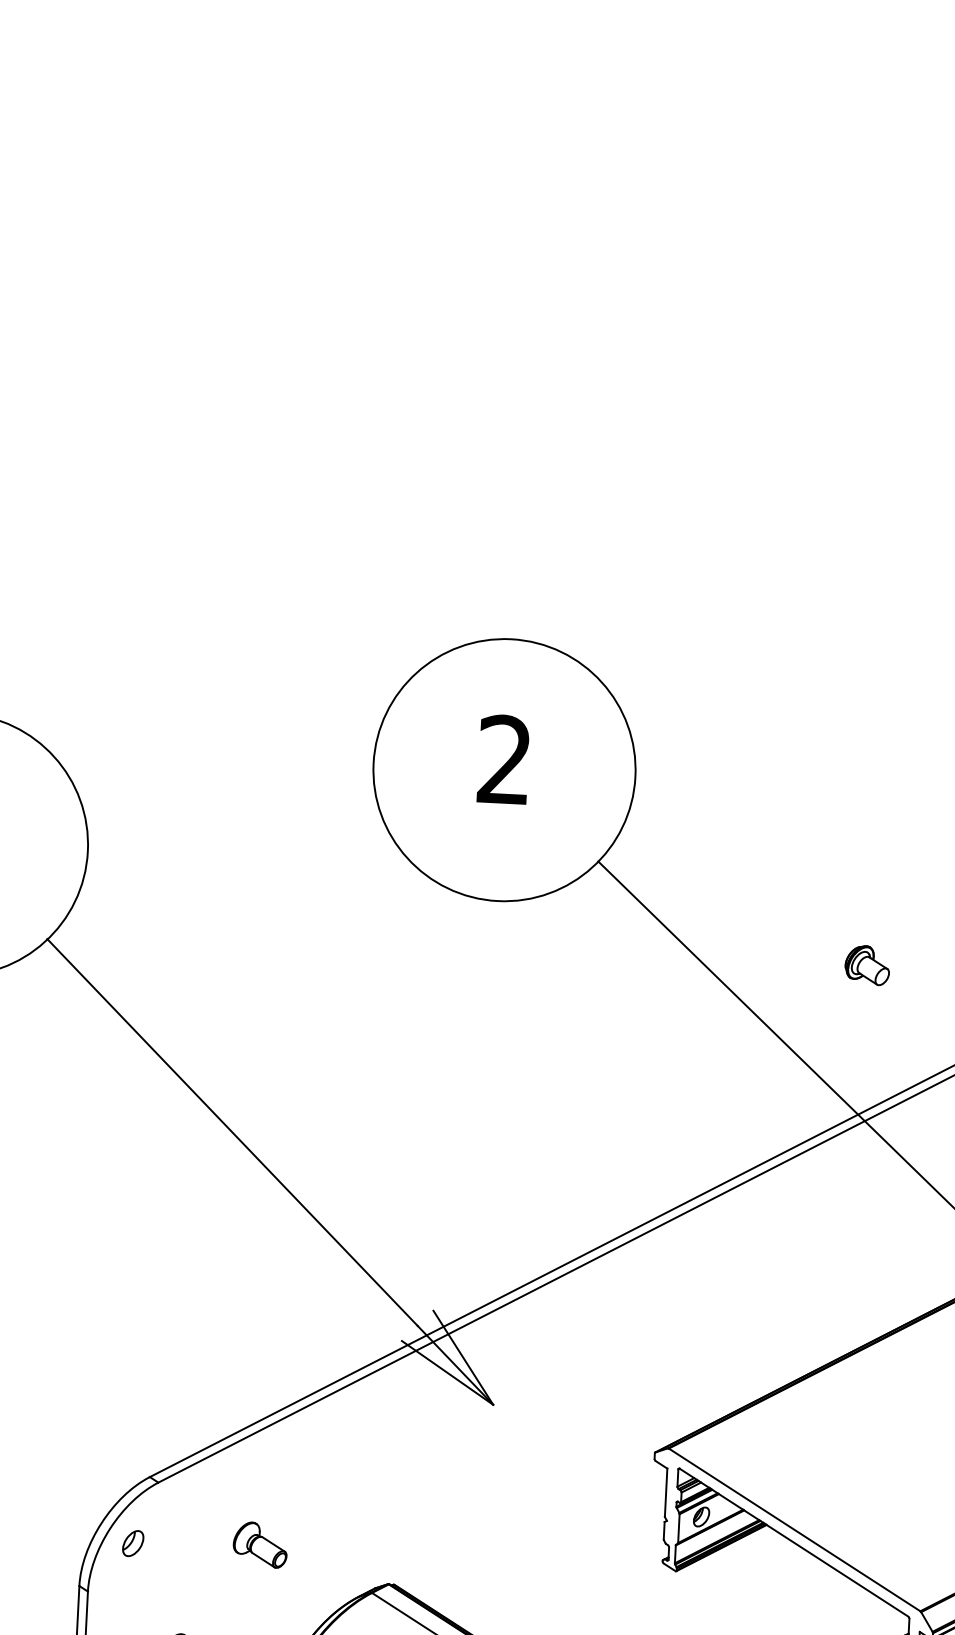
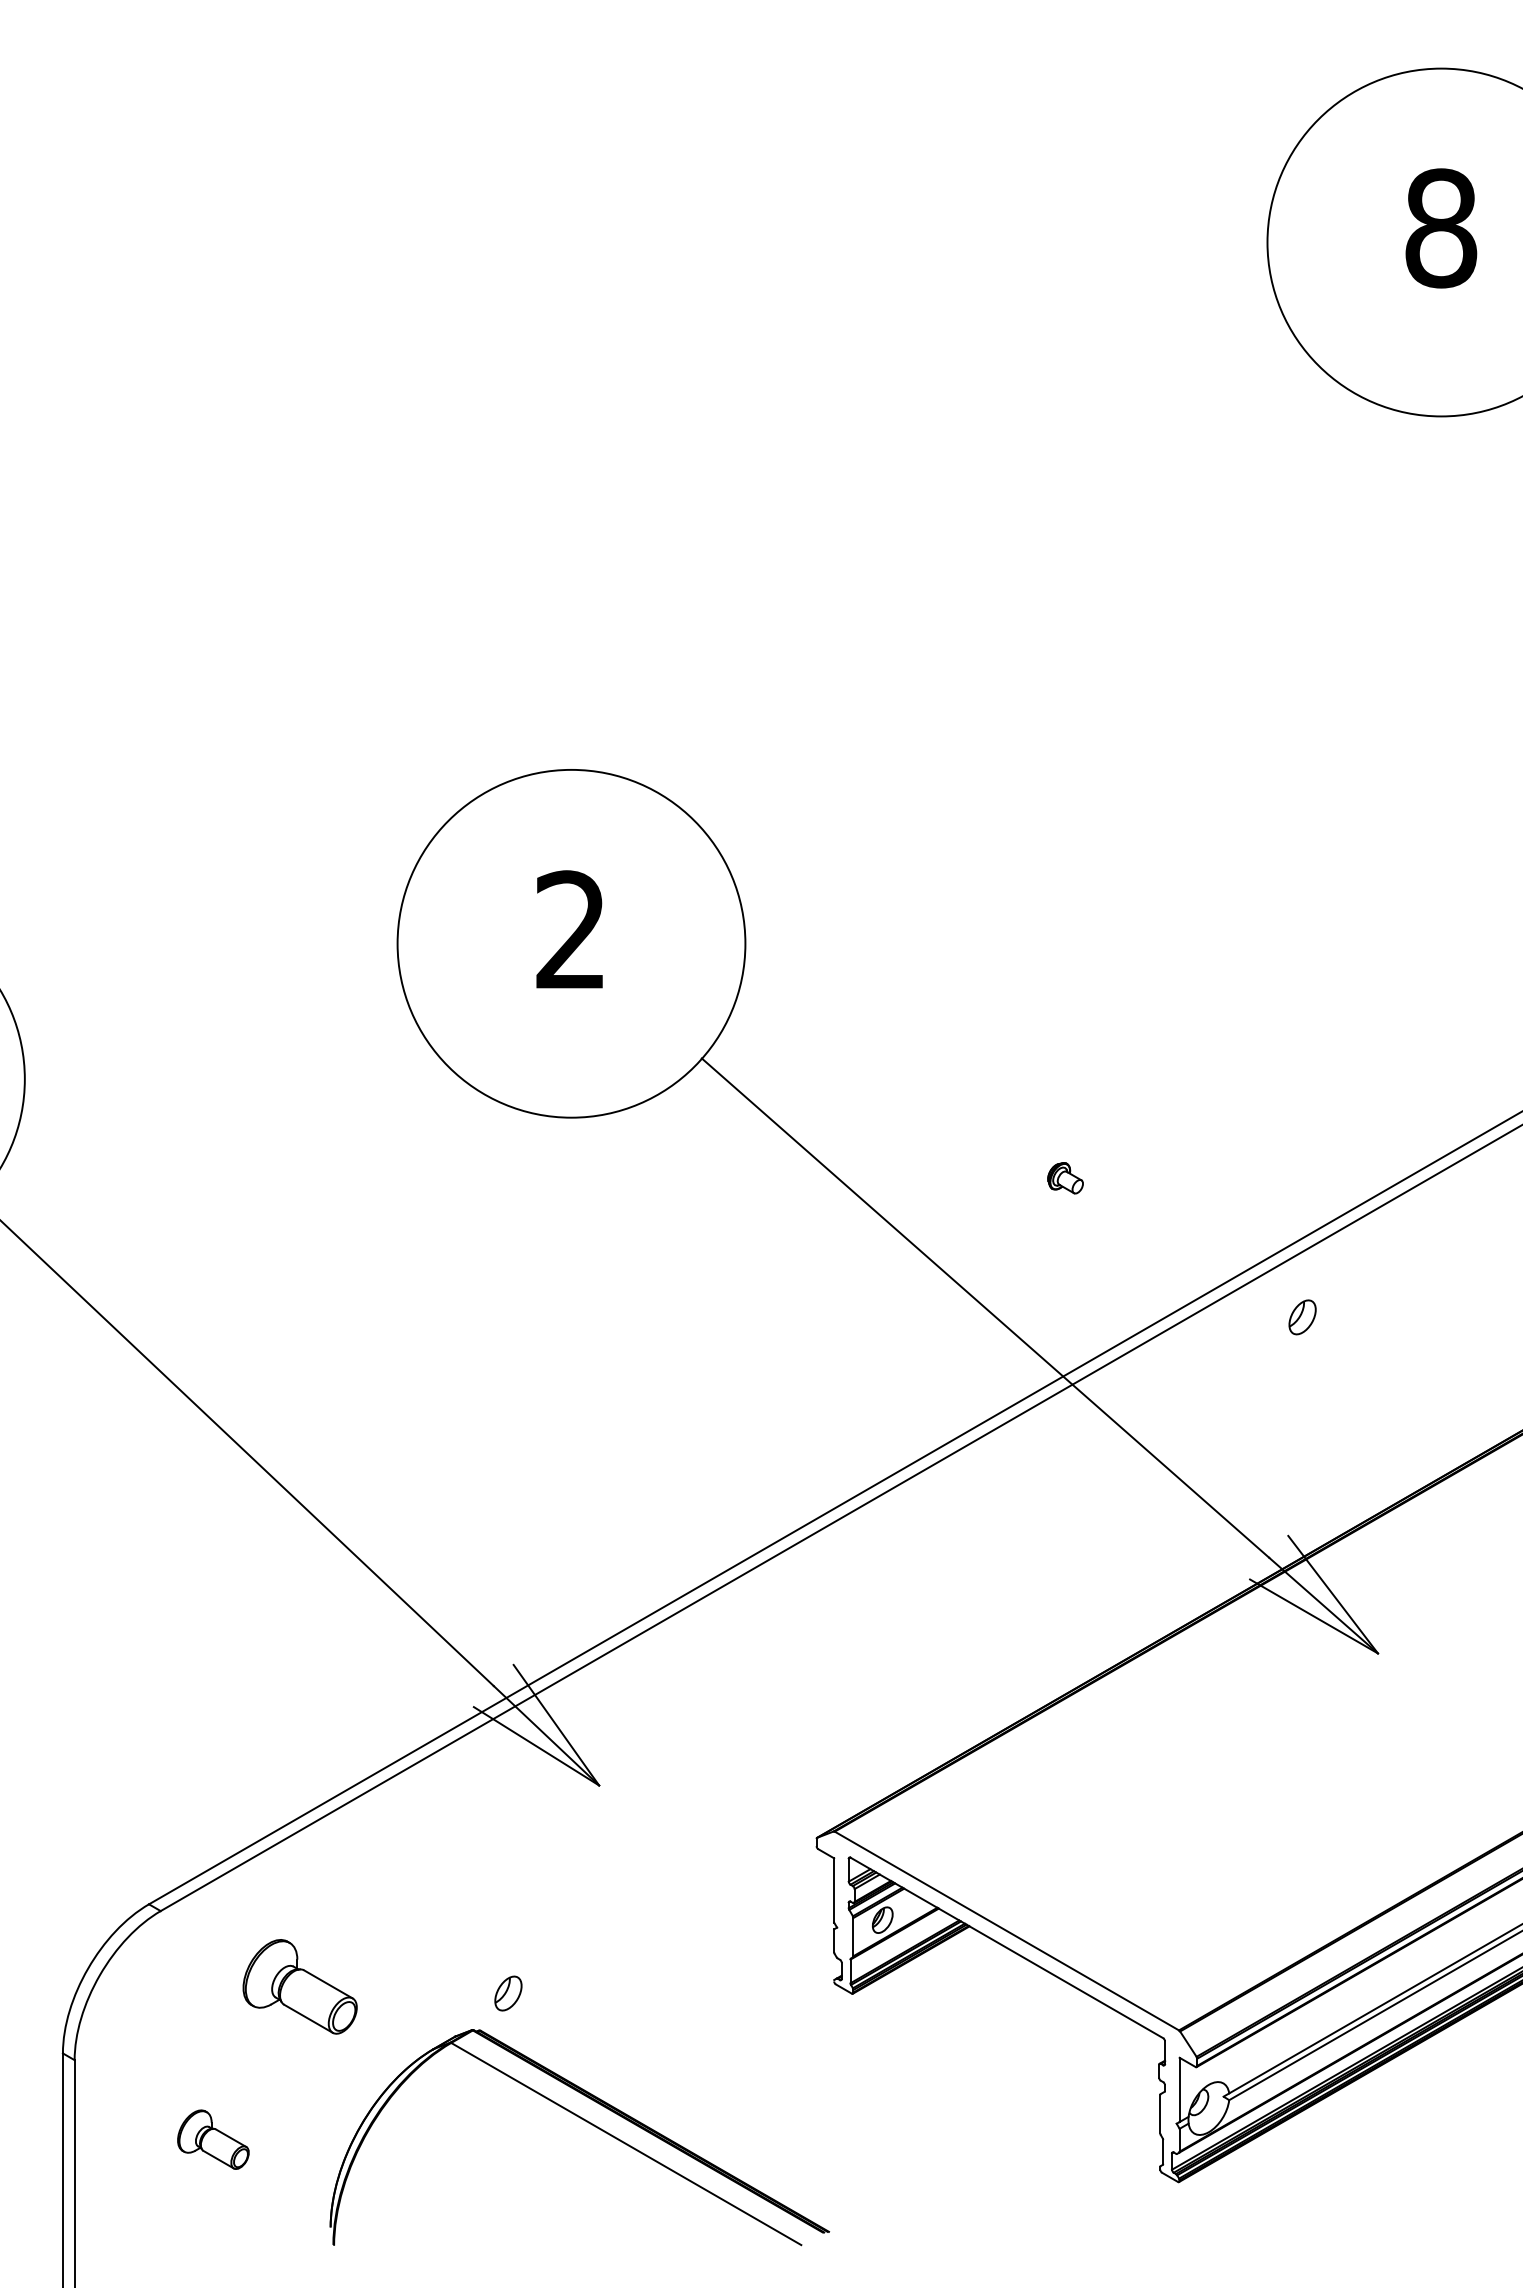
part: (867, 965) -> (1065, 1178), size x0.6
part: (133, 1543) -> (508, 1993), moved
part: (260, 1544) -> (299, 1986), size x1.6

